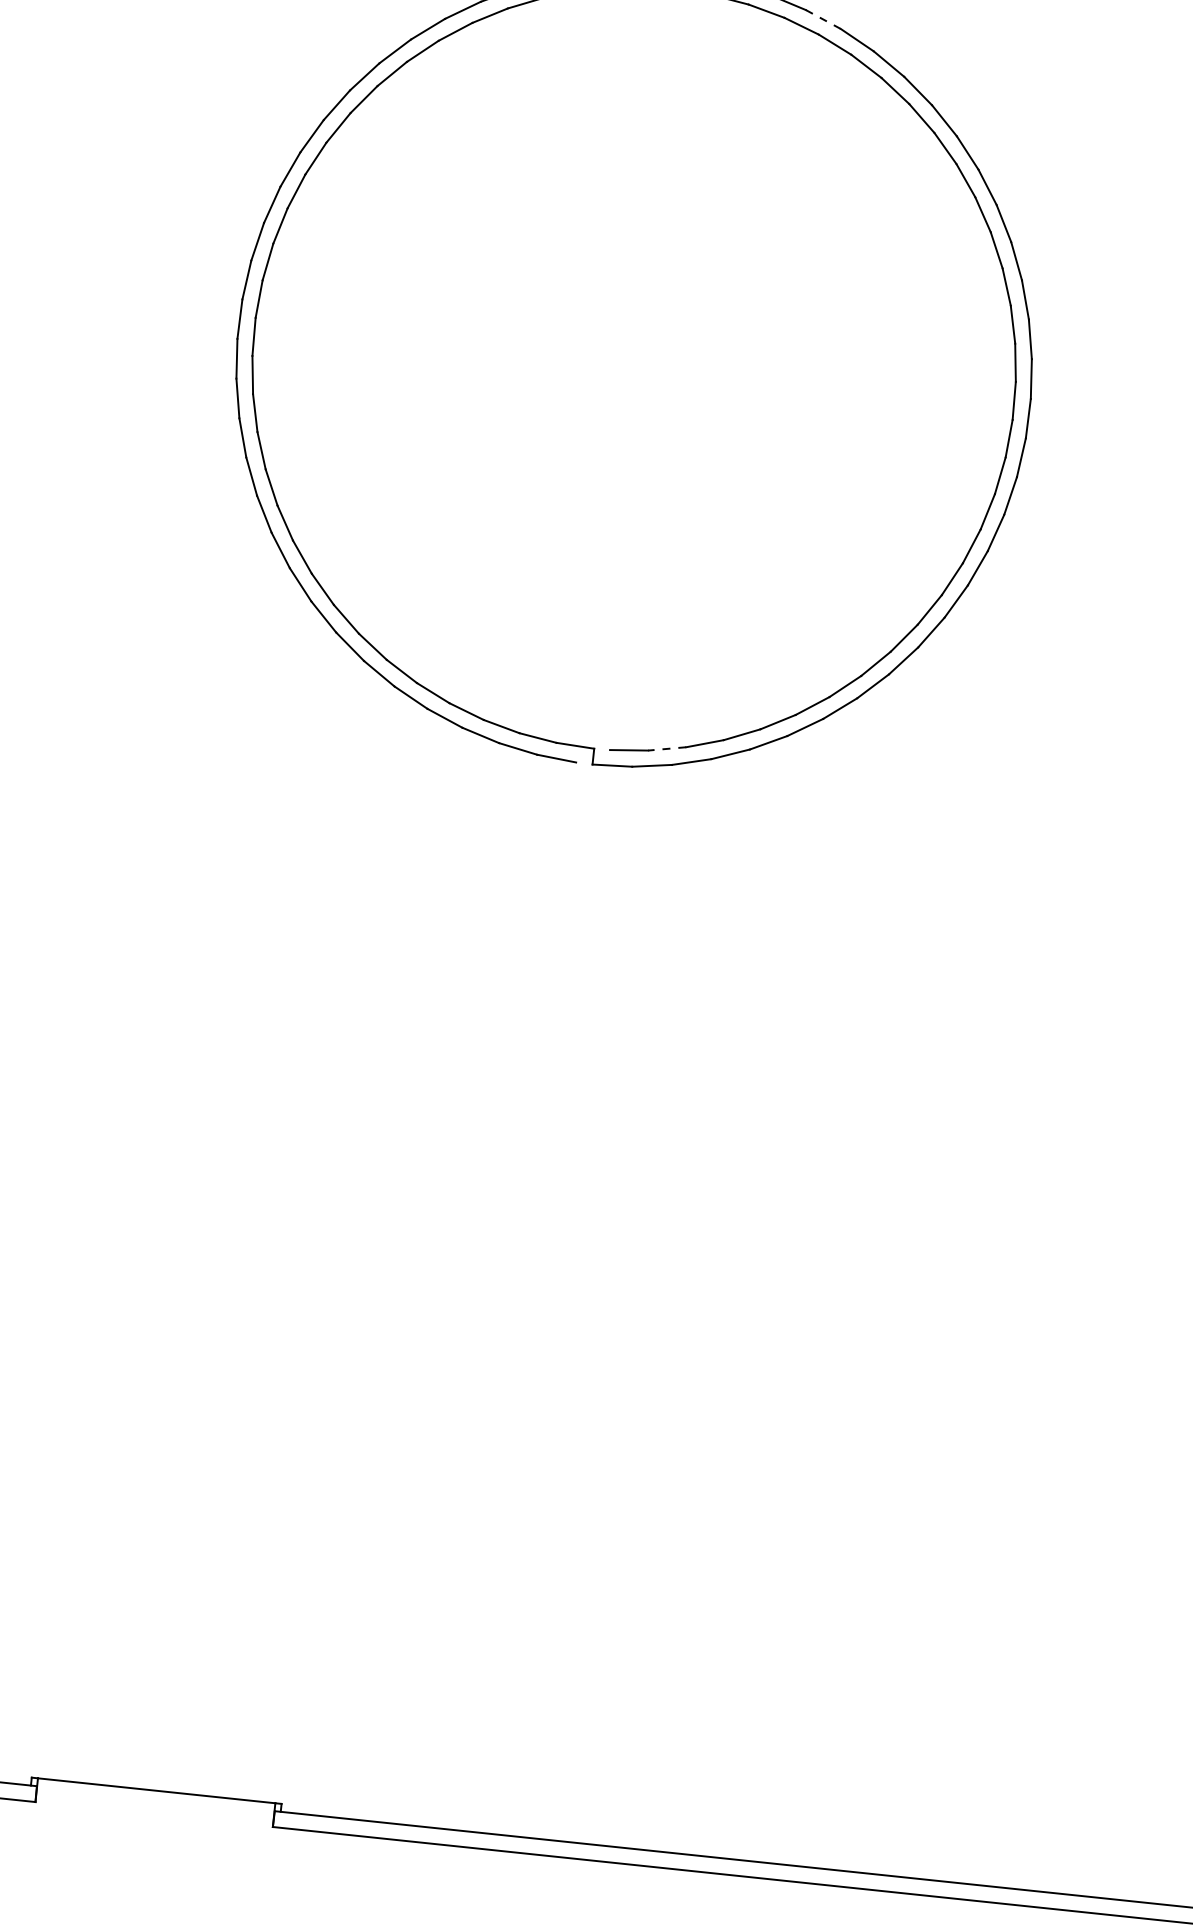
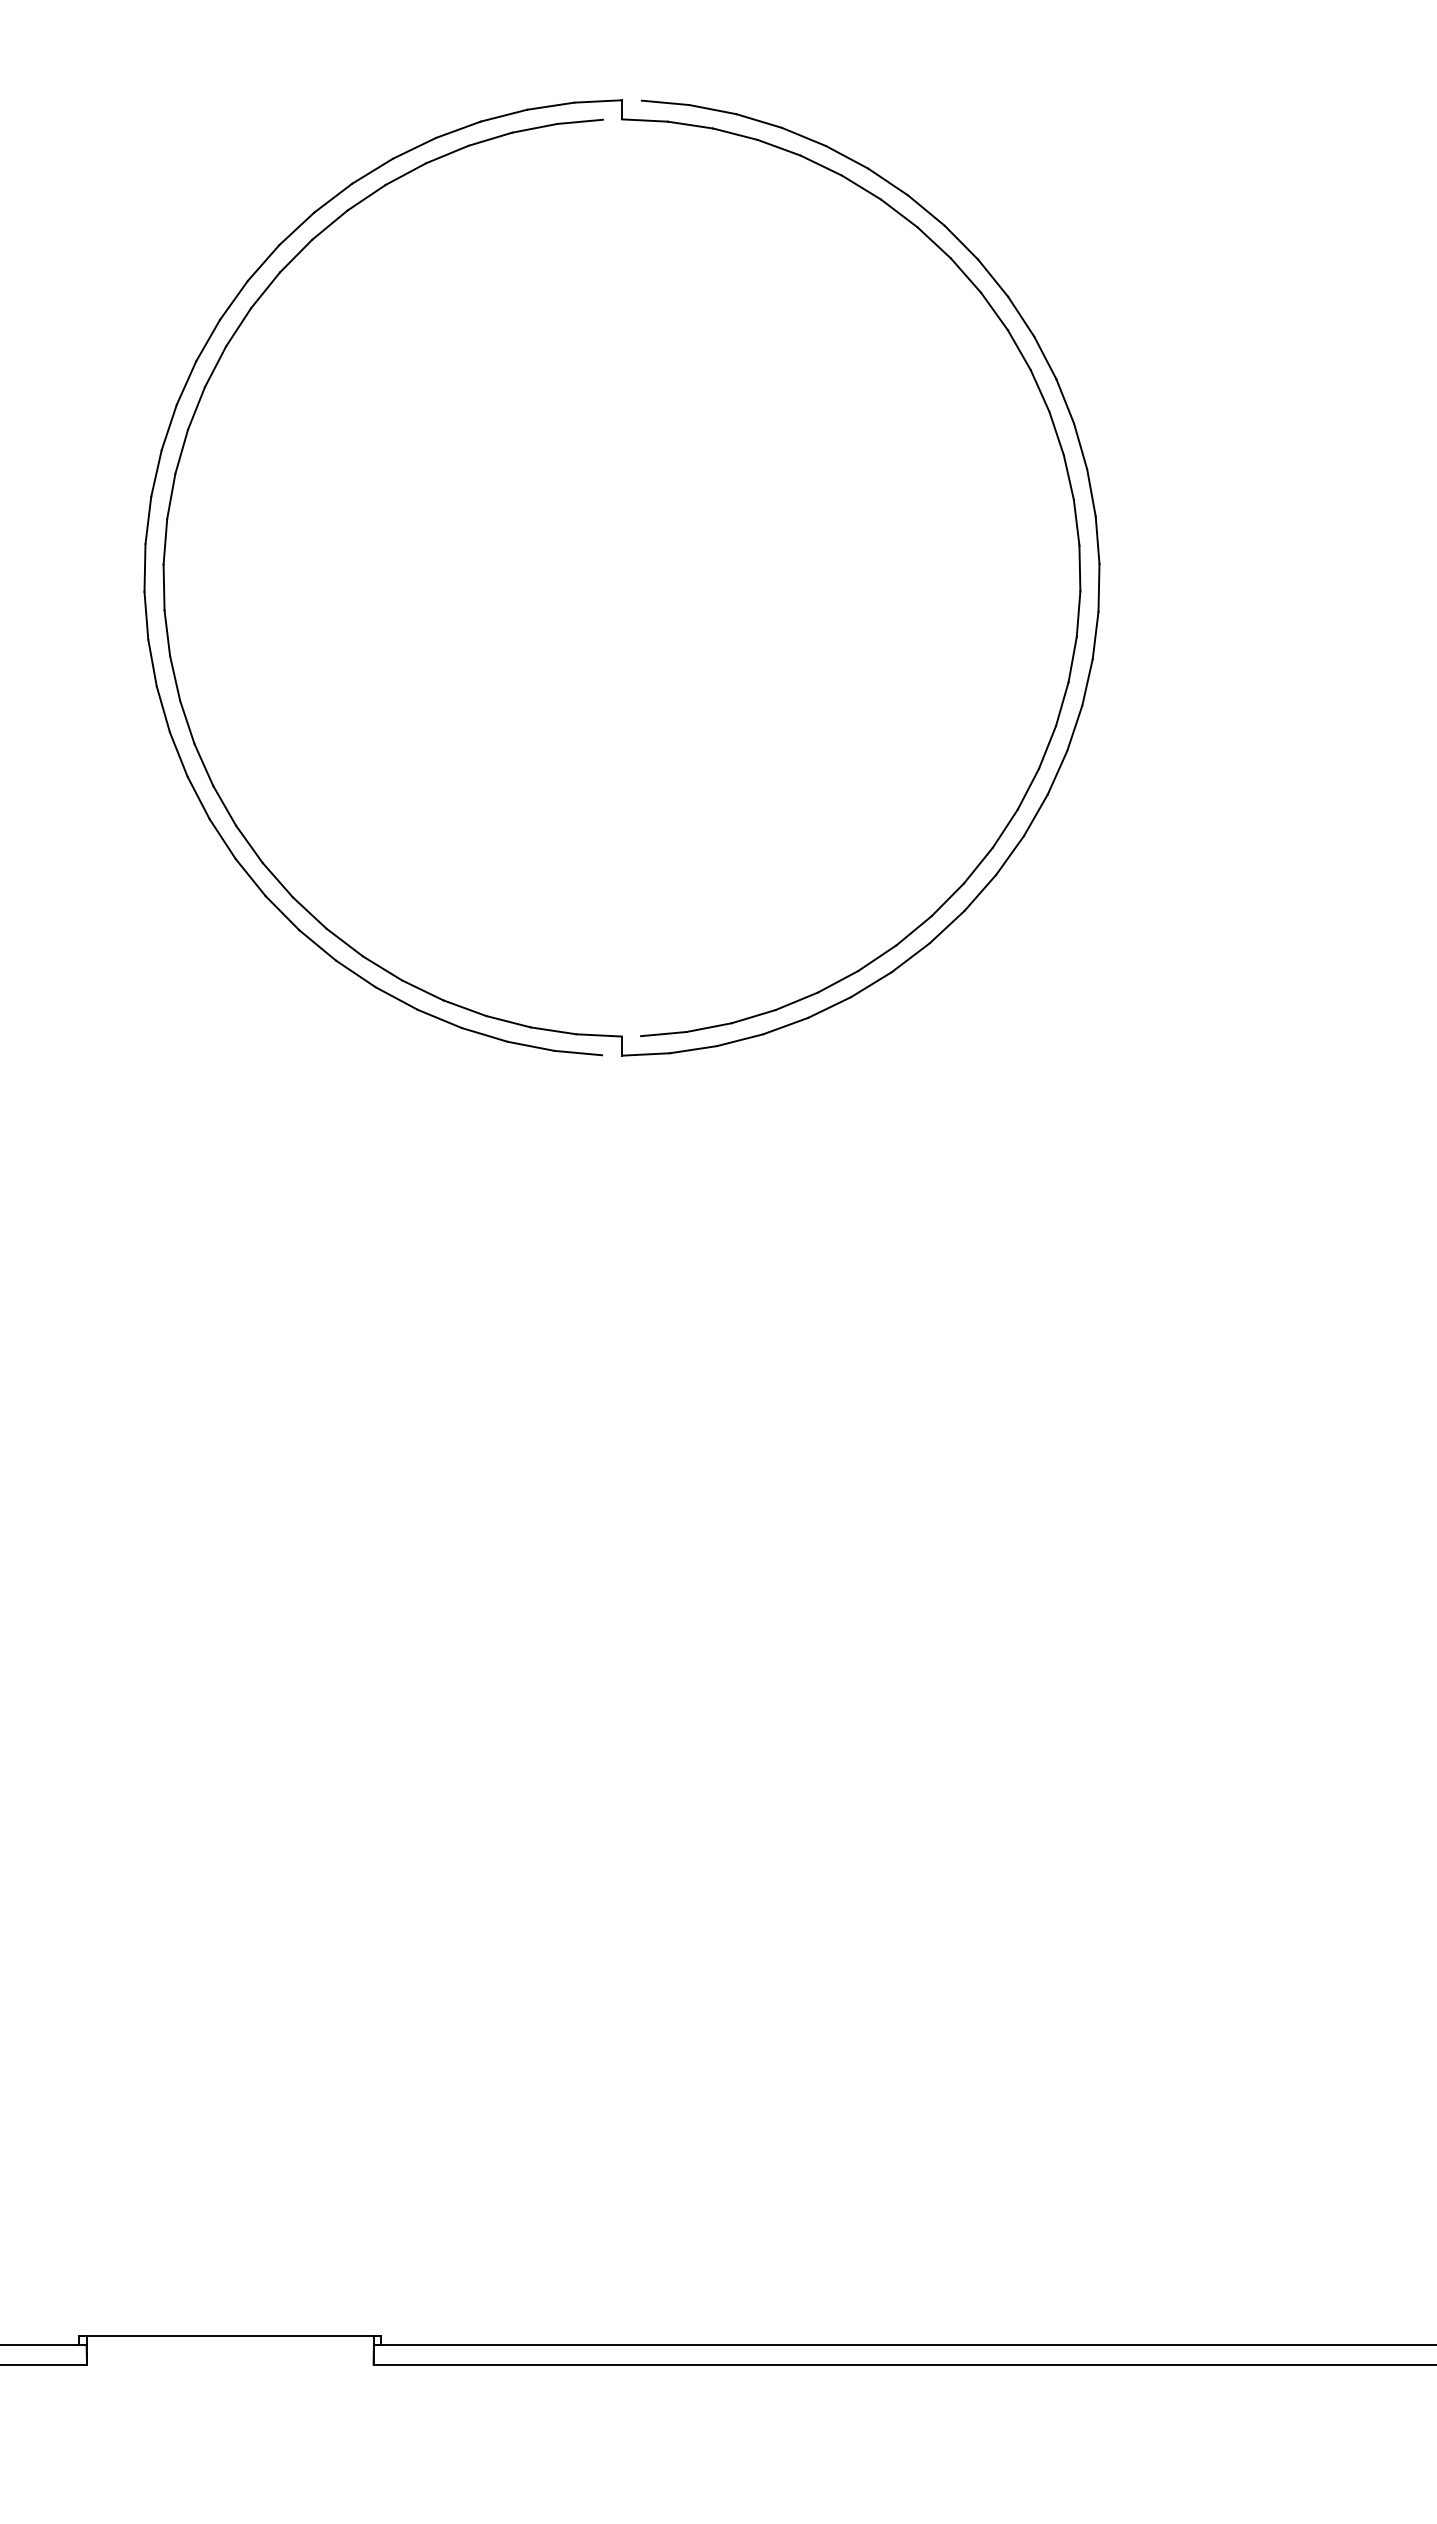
line: (823, 19) -> (804, 136), dashed -> solid
line: (667, 748) -> (709, 1027), dashed -> solid

